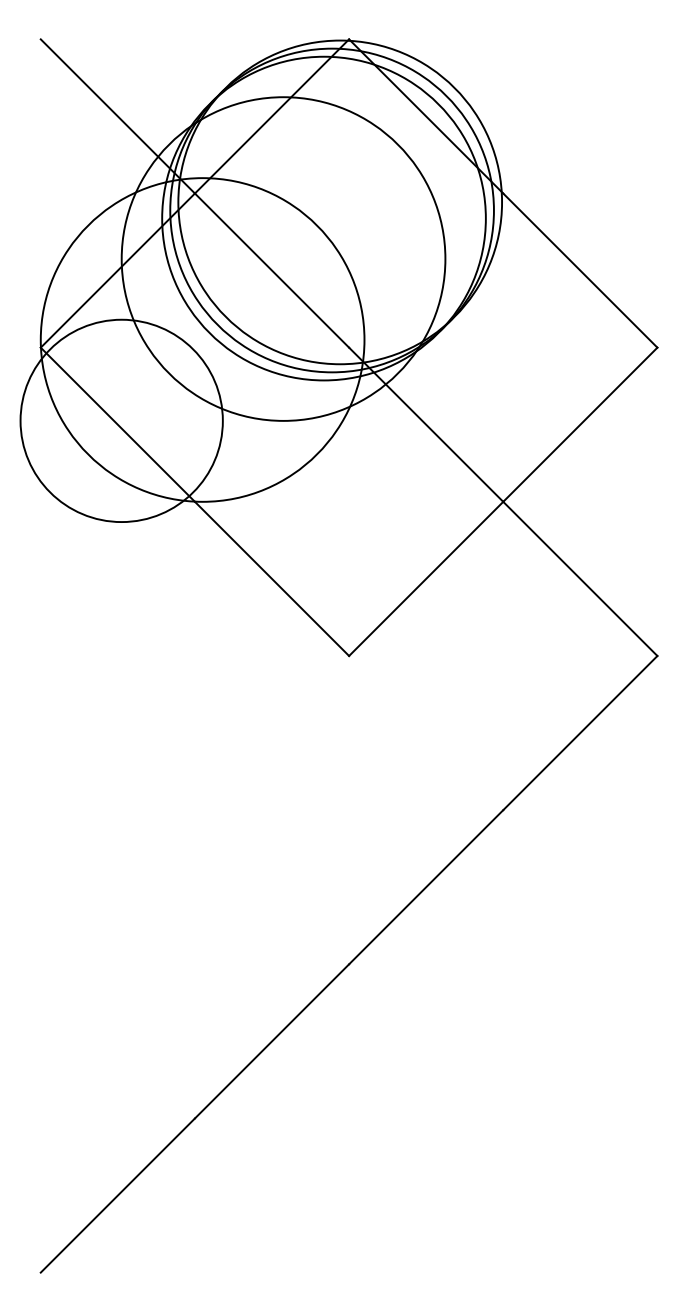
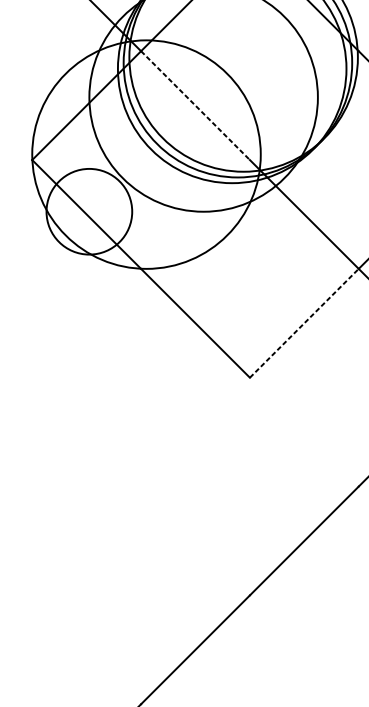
line: (272, 270) -> (195, 105), solid -> dashed
circle: (121, 420) -> (89, 211), size x0.6
line: (426, 578) -> (304, 323), solid -> dashed

